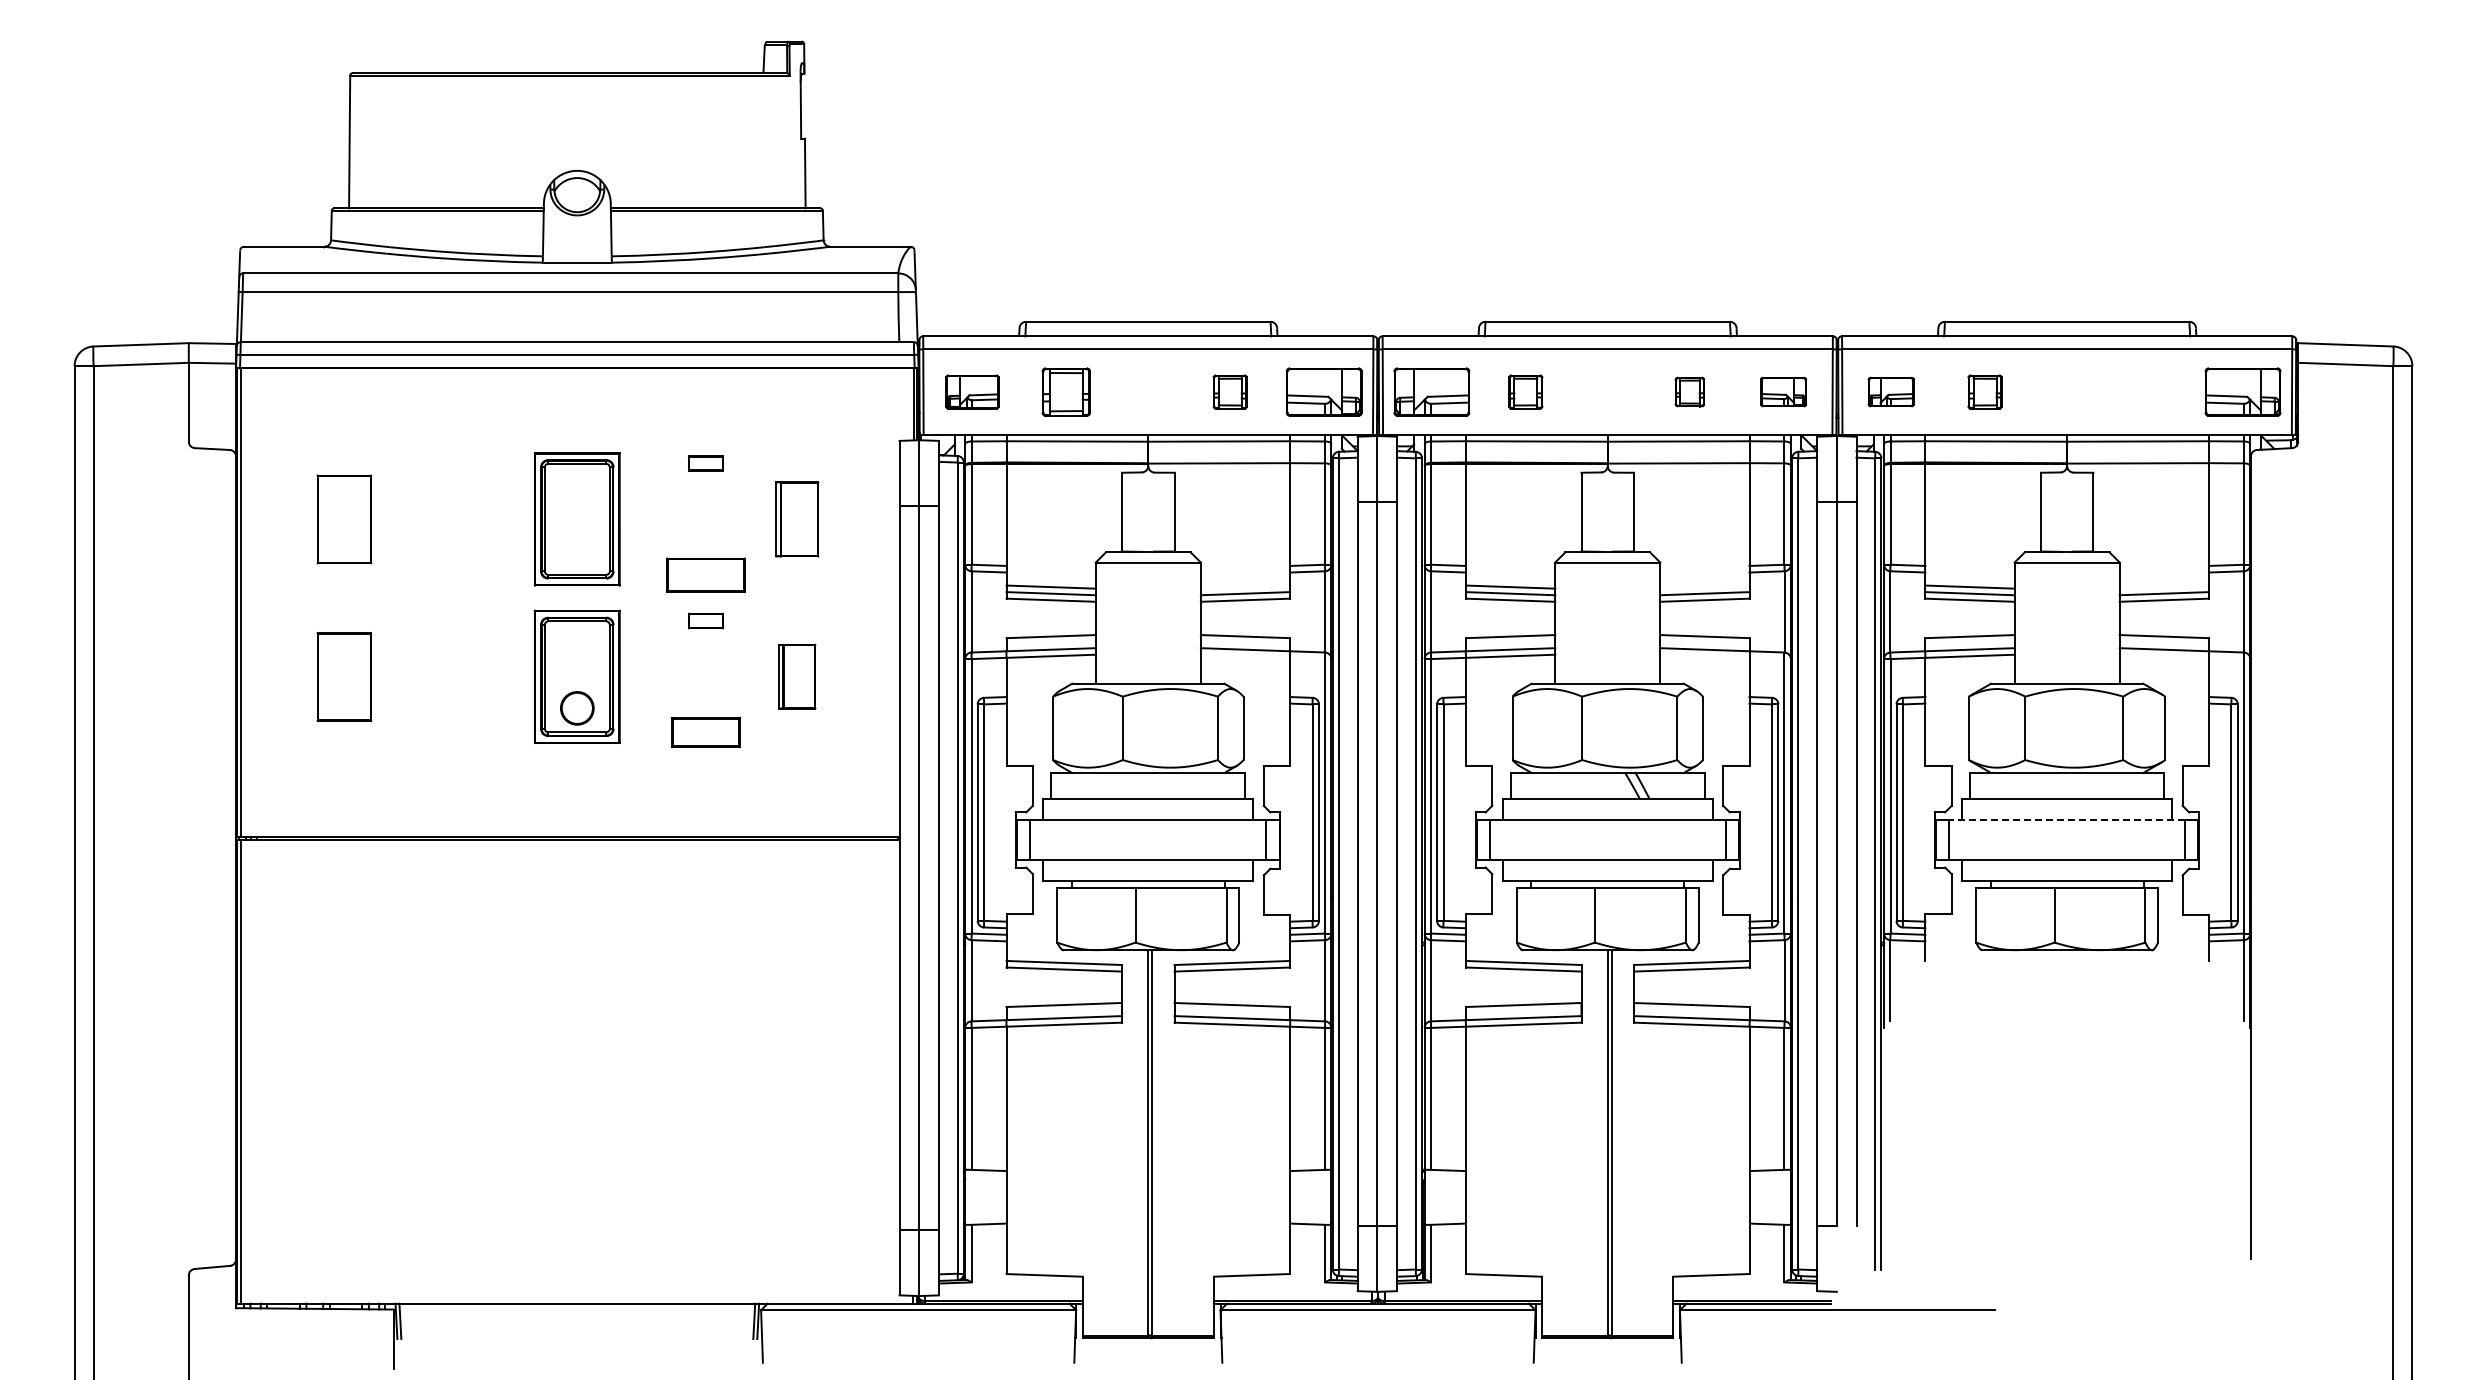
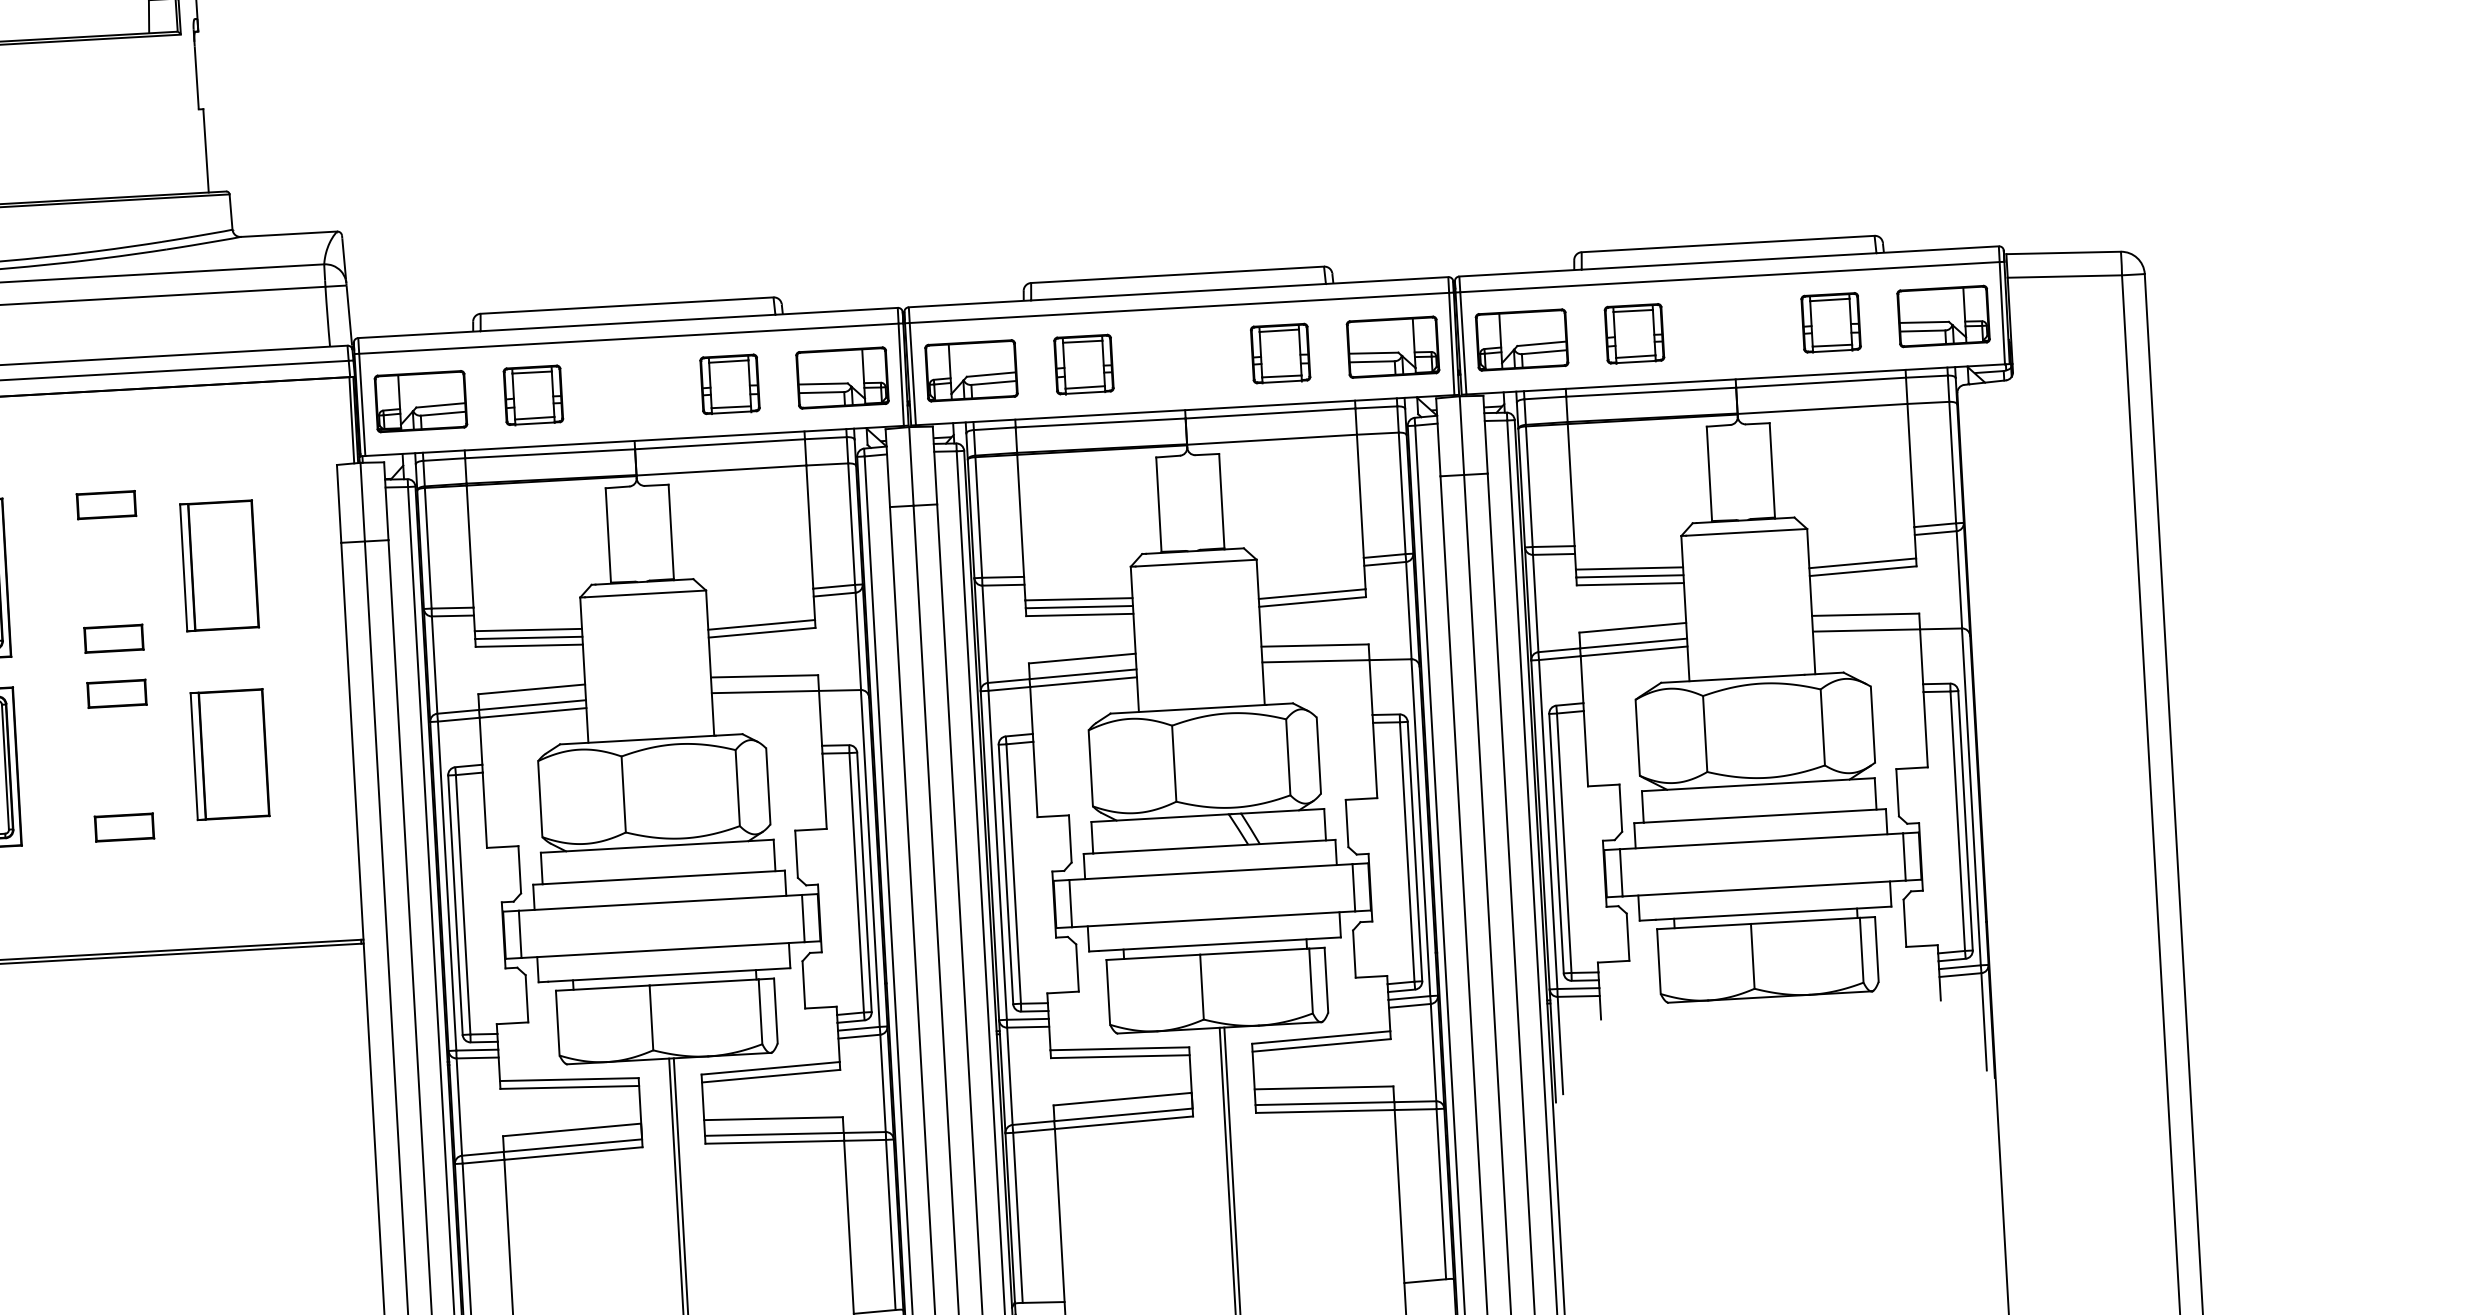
part: (972, 391) -> (421, 400), size x1.43
part: (1229, 391) -> (728, 383), size x1.43
part: (1525, 391) -> (1083, 363), size x1.43
part: (1689, 391) -> (1280, 352), size x1.67
part: (1783, 391) -> (1392, 346), size x1.67
part: (1890, 391) -> (1521, 339), size x1.67
part: (1984, 391) -> (1633, 333), size x1.43
part: (2148, 391) -> (1830, 322), added
part: (705, 463) -> (105, 505), size x1.43
part: (797, 519) -> (219, 566), size x1.43
part: (705, 574) -> (113, 638), size x0.62
part: (705, 620) -> (116, 693), size x1.43
part: (797, 676) -> (230, 754), size x1.67
part: (705, 732) -> (123, 827), size x0.71
line: (2066, 820) -> (1760, 841), dashed -> solid

